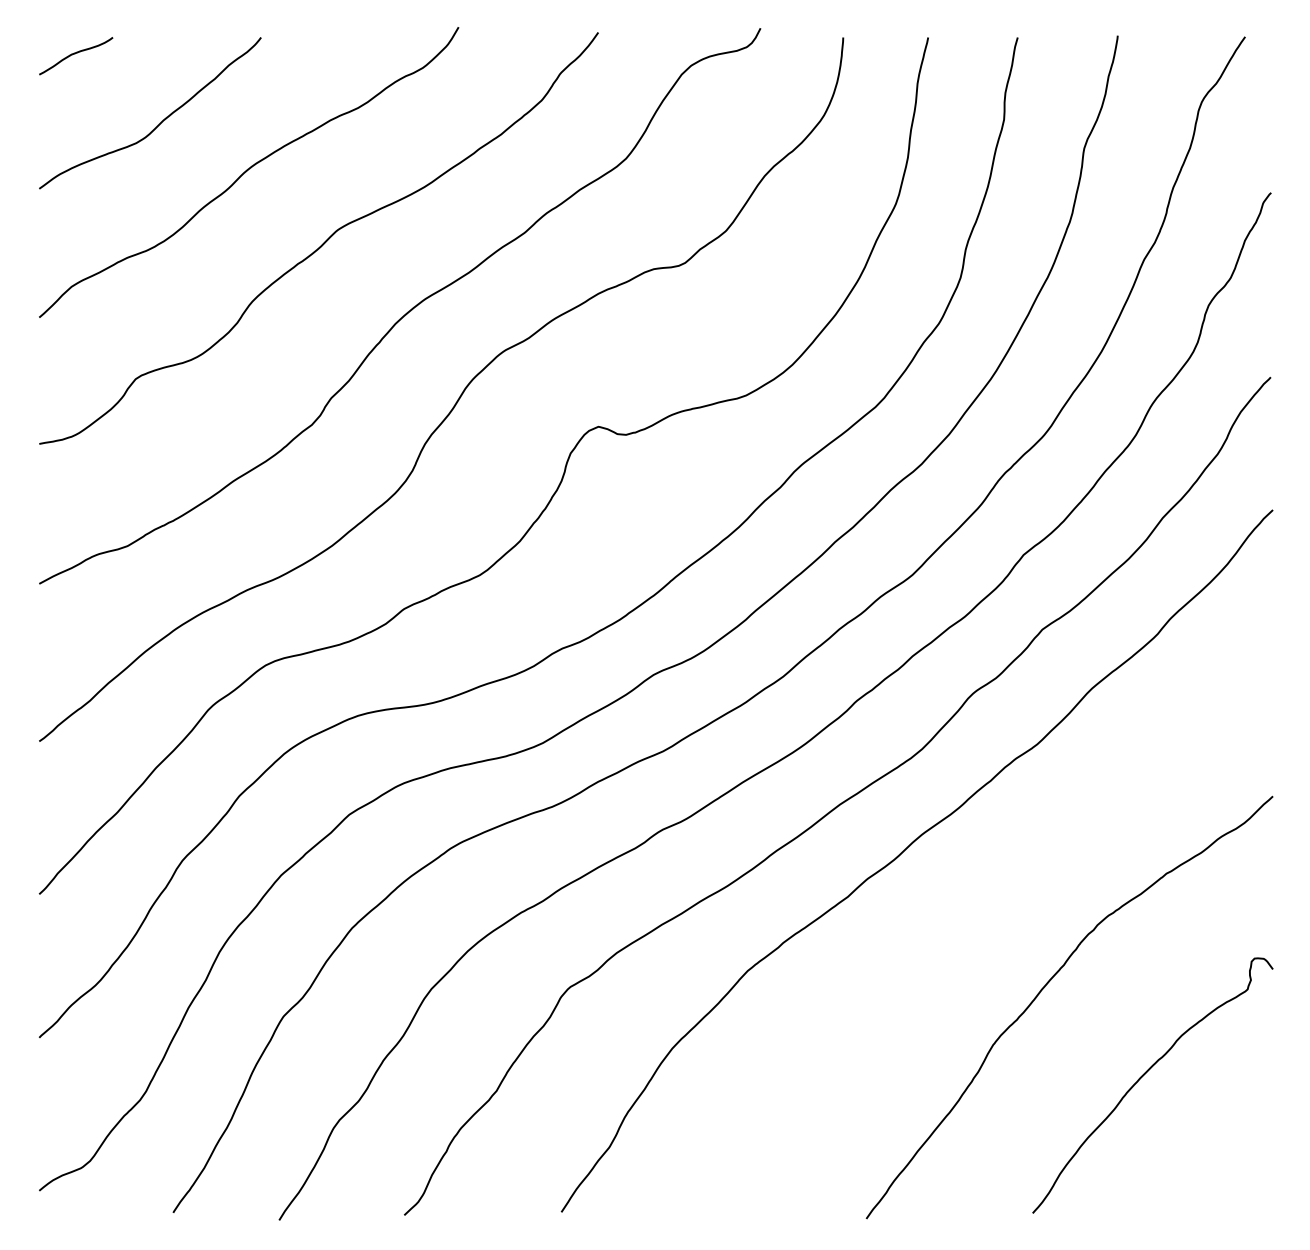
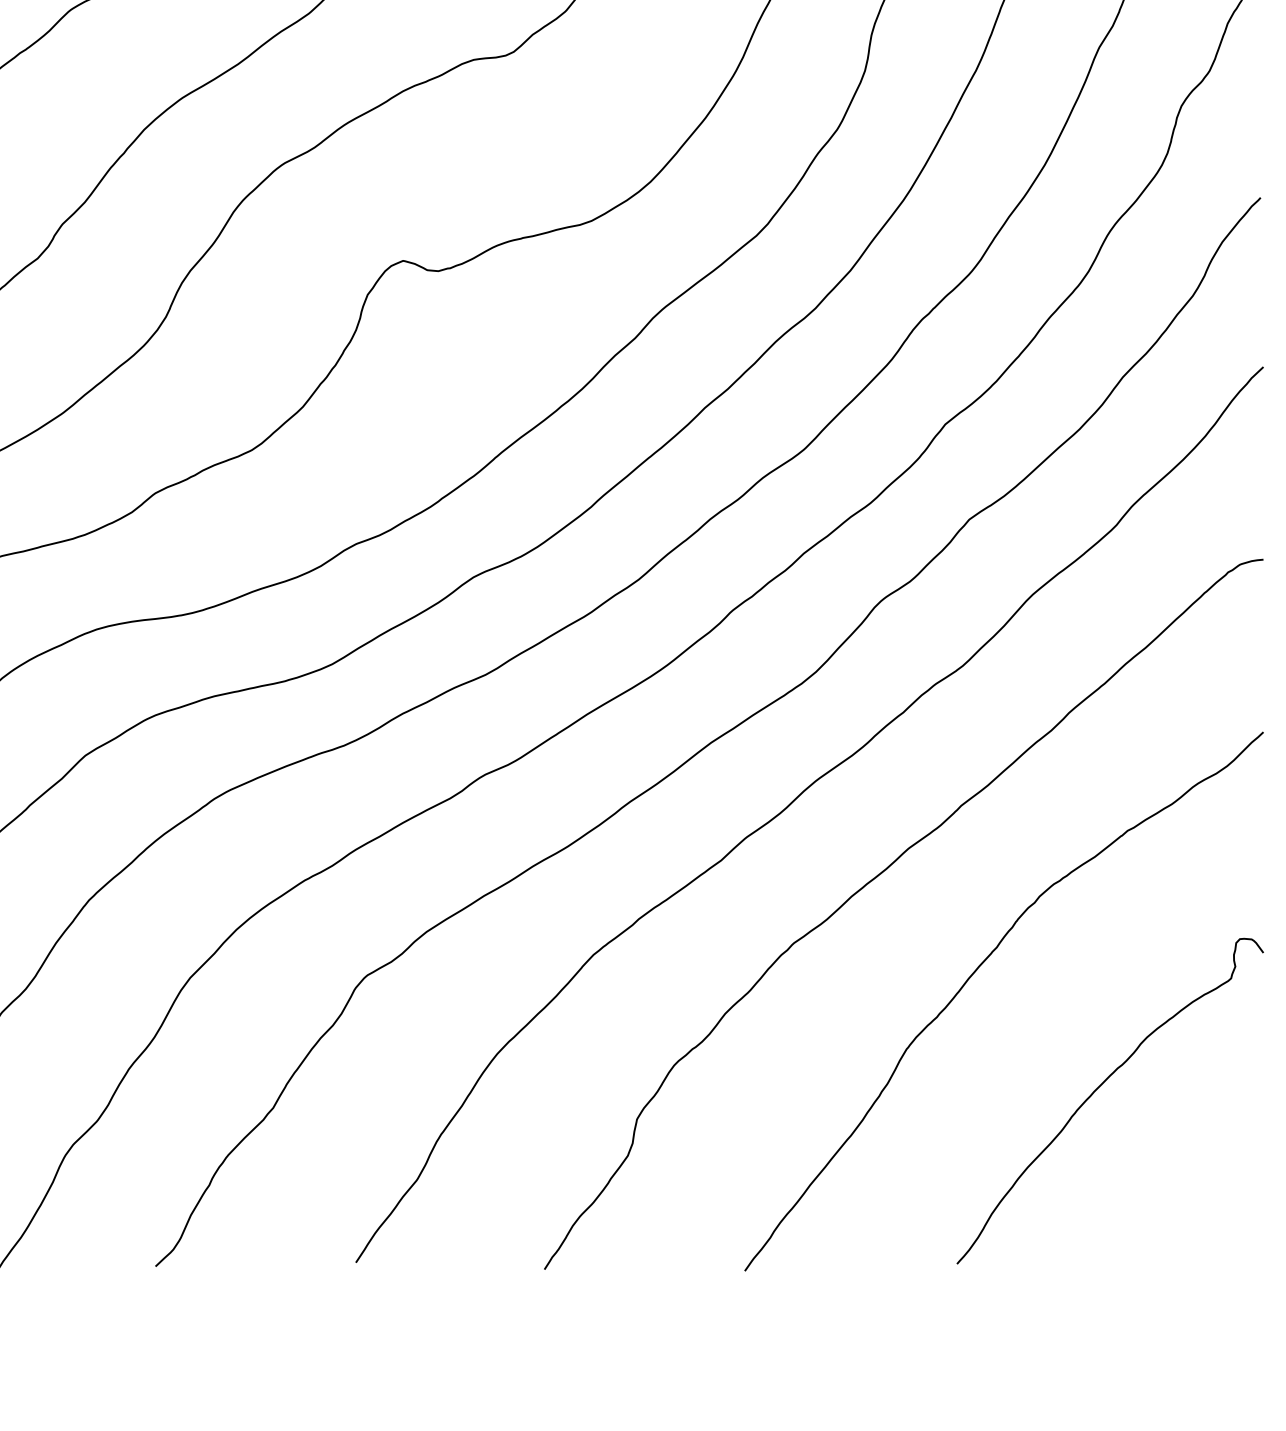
curve: (969, 911) -> (876, 879), added

